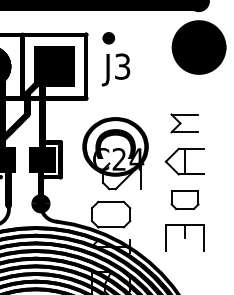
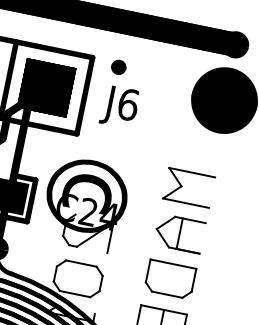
text: (122, 66) -> (128, 104), J3 -> J6
part: (184, 123) -> (188, 187), size x1.43
part: (115, 153) -> (85, 204), moved
part: (184, 199) -> (169, 278), size x1.43

